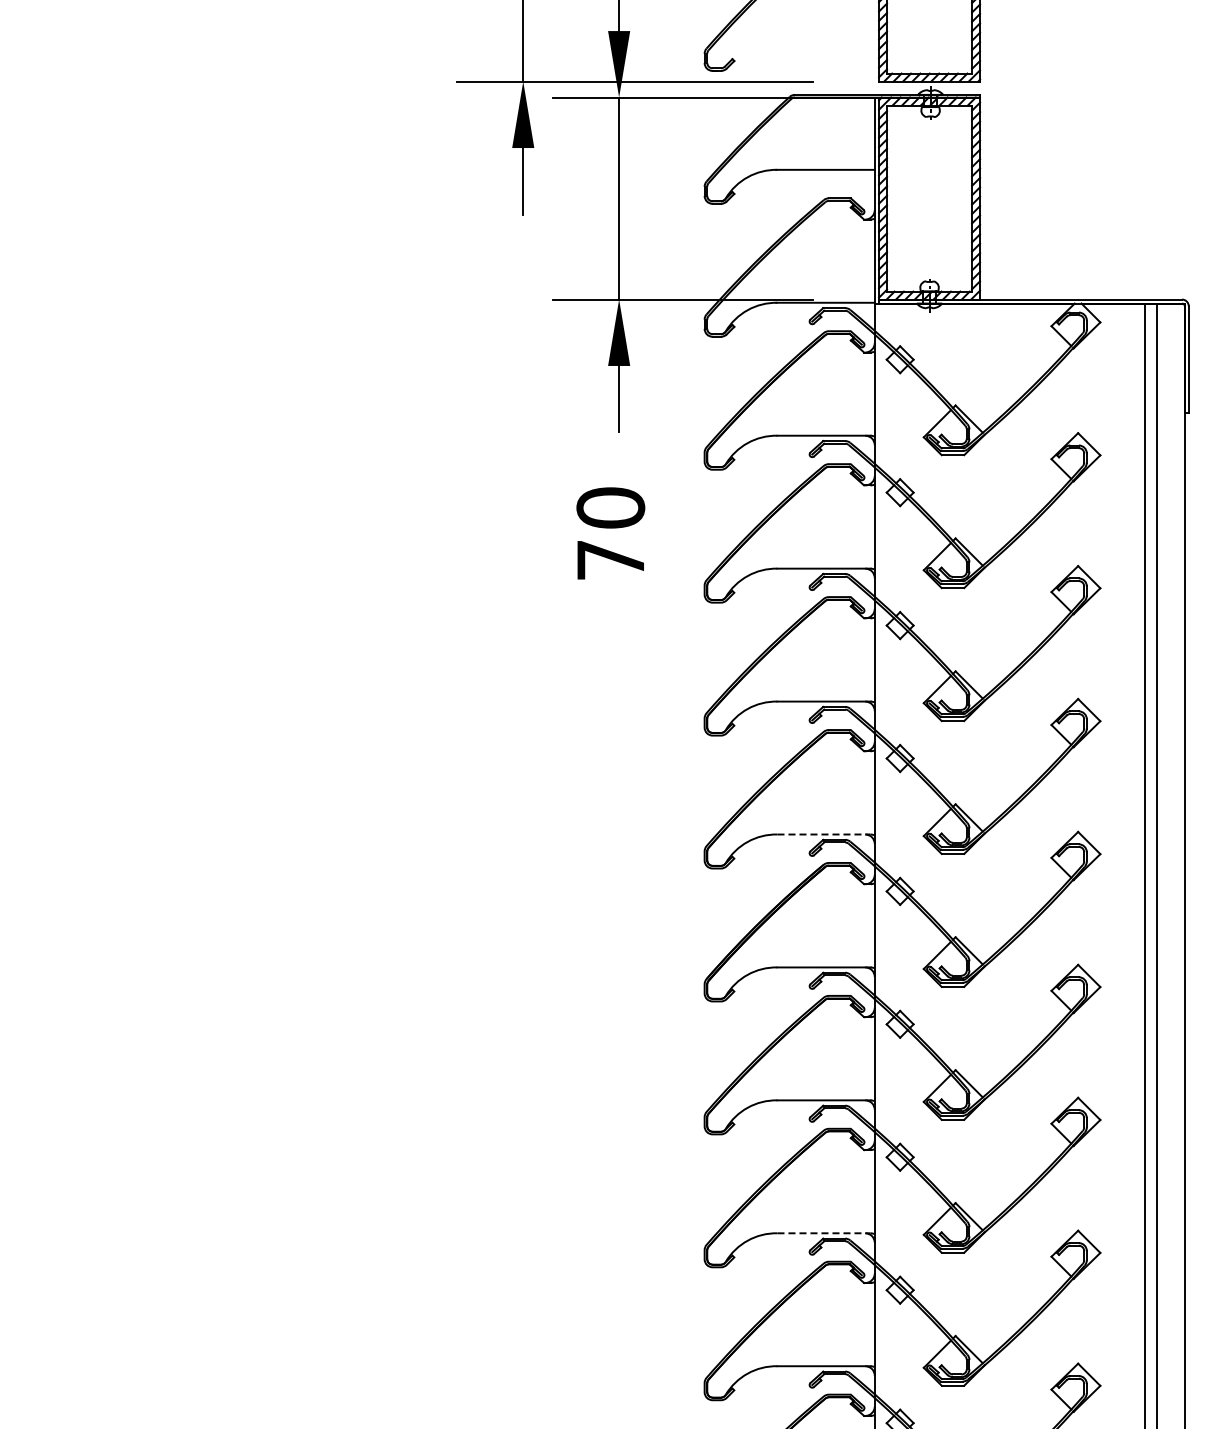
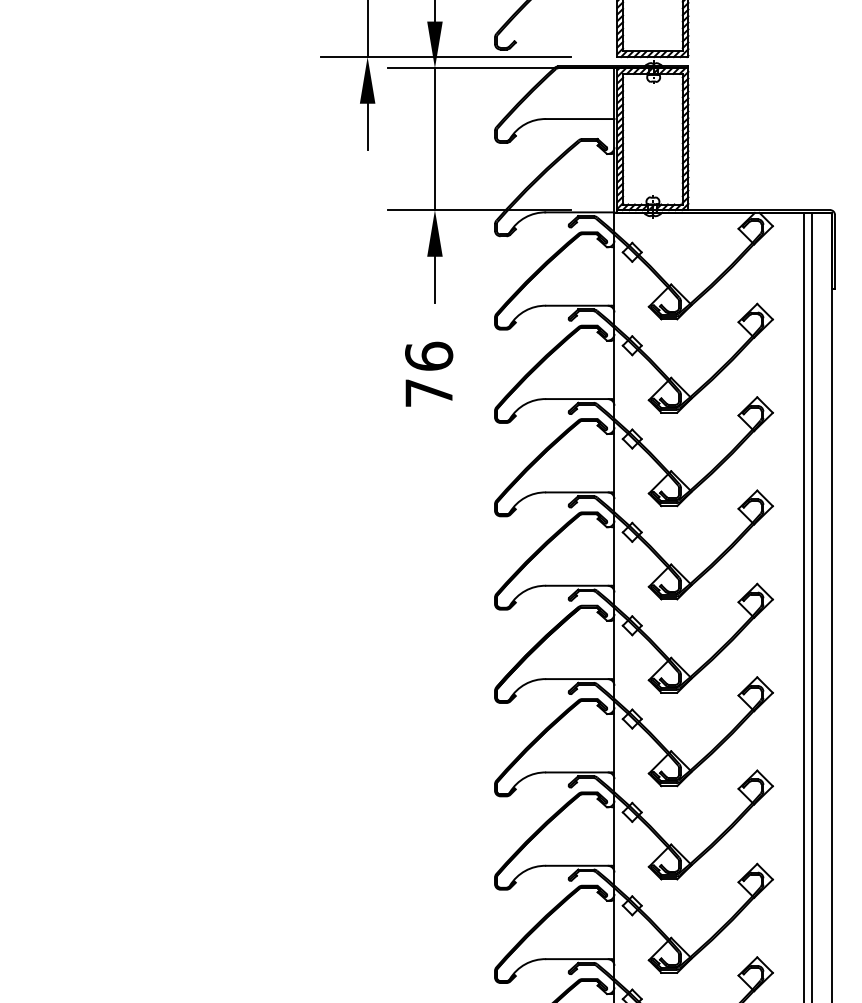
text: (610, 507) -> (428, 356), 70 -> 76
line: (824, 834) -> (579, 585), dashed -> solid
line: (824, 1233) -> (579, 865), dashed -> solid

